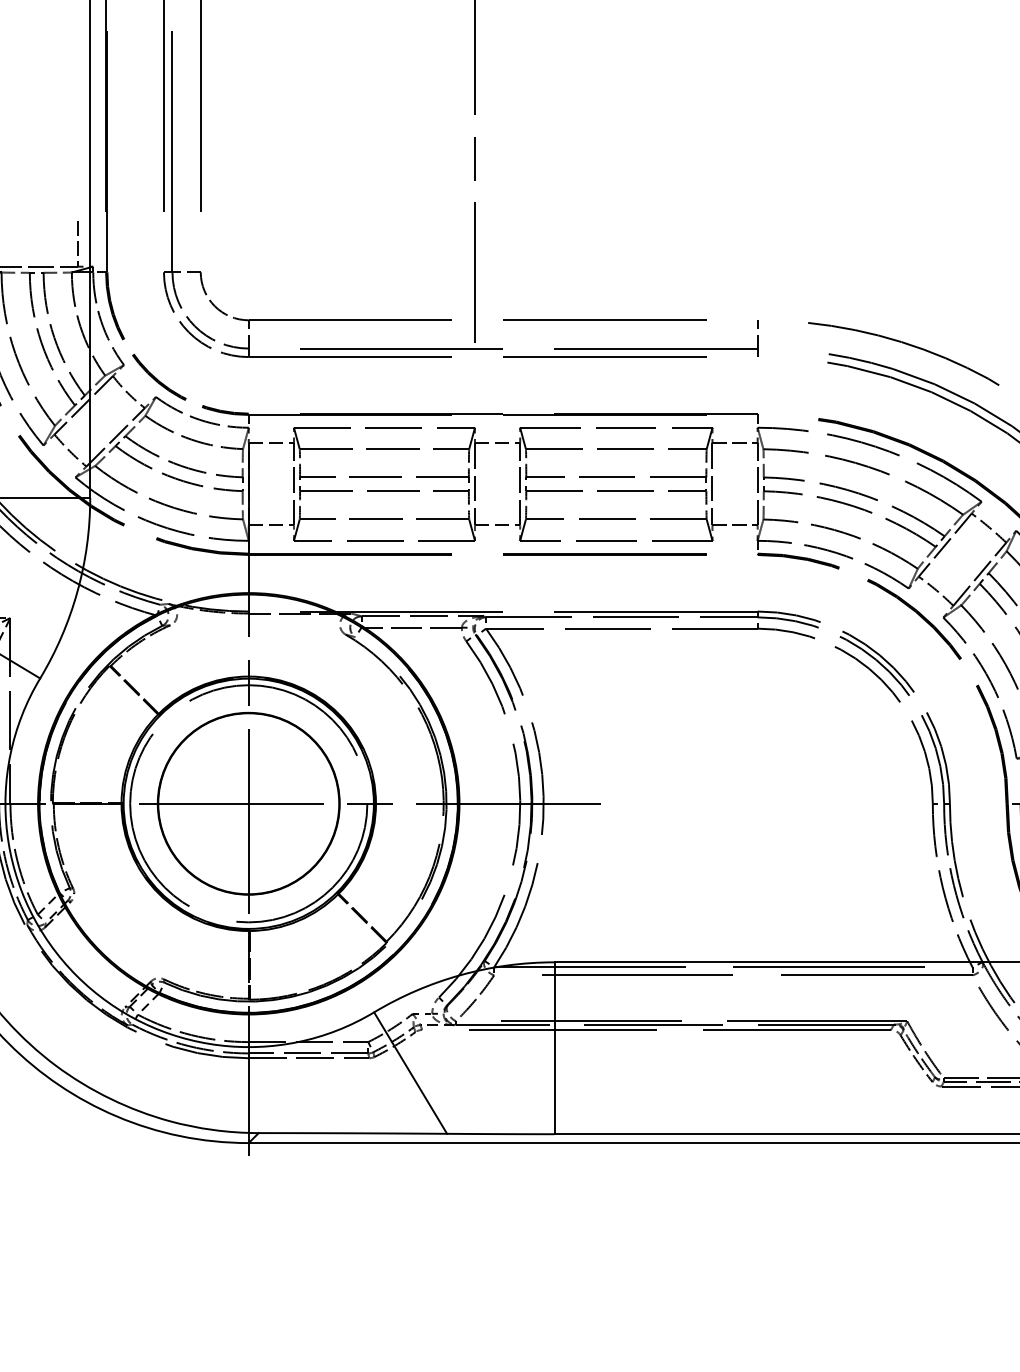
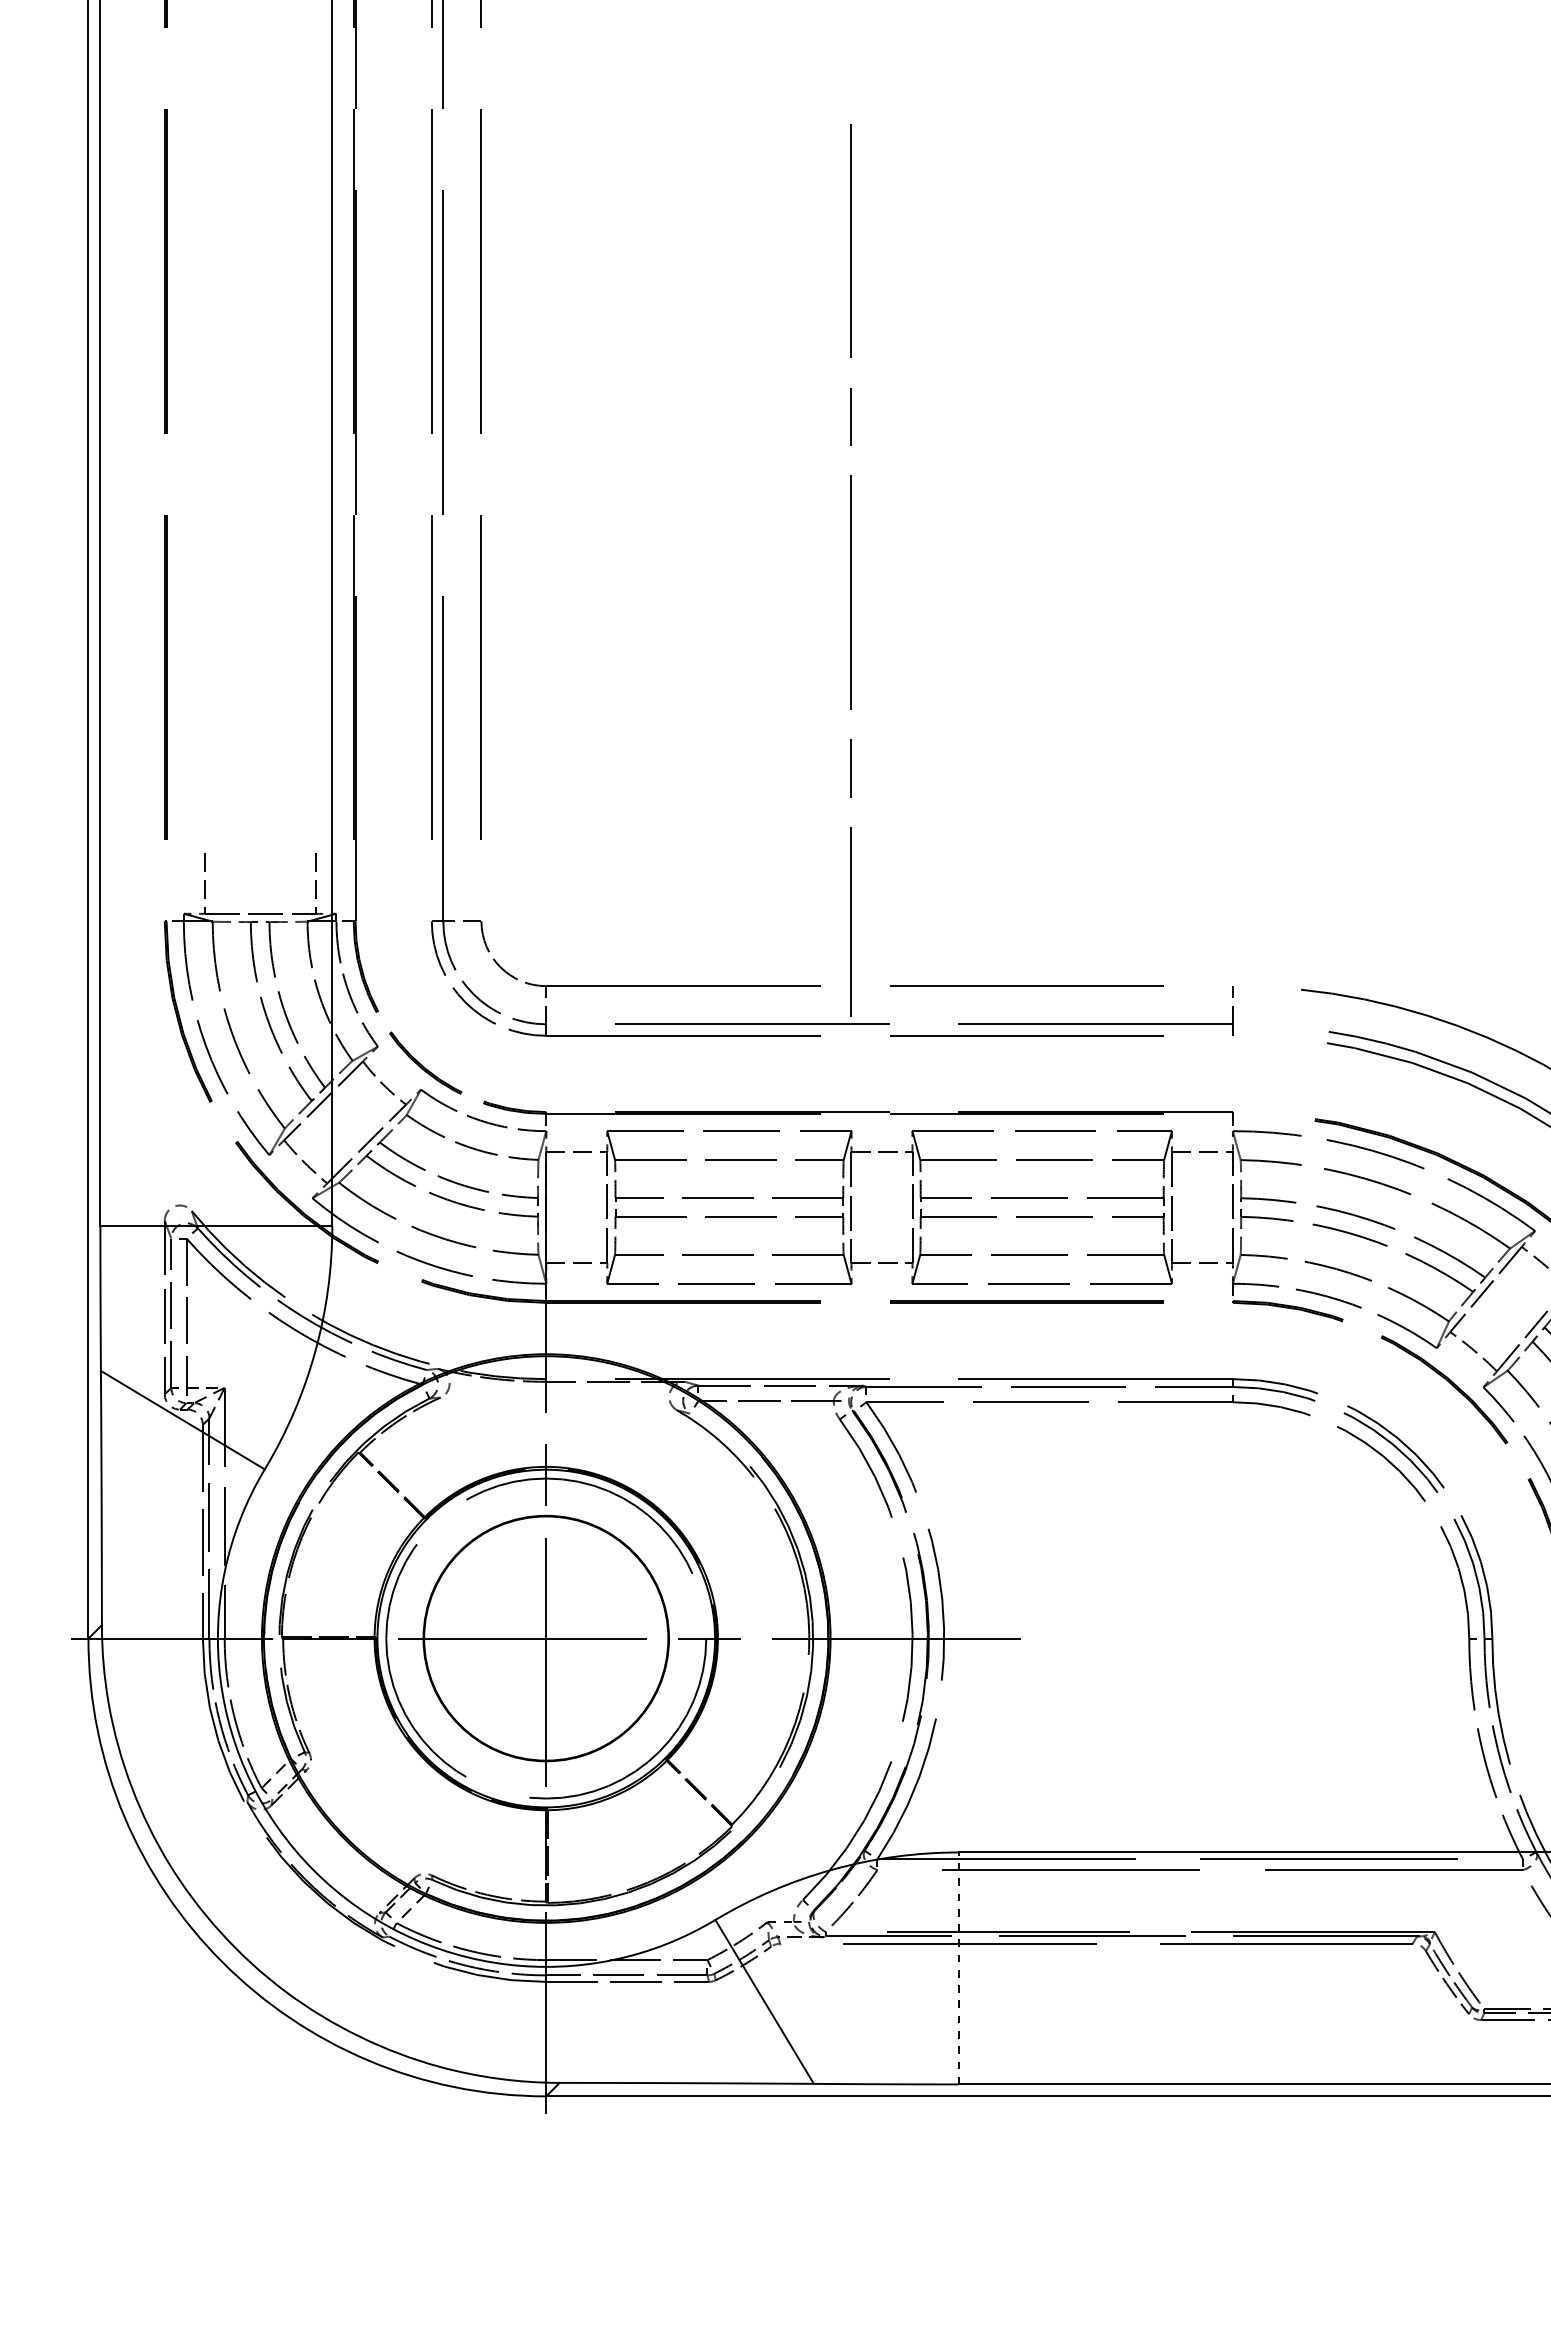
line: (554, 1048) -> (958, 1968), solid -> dashed

